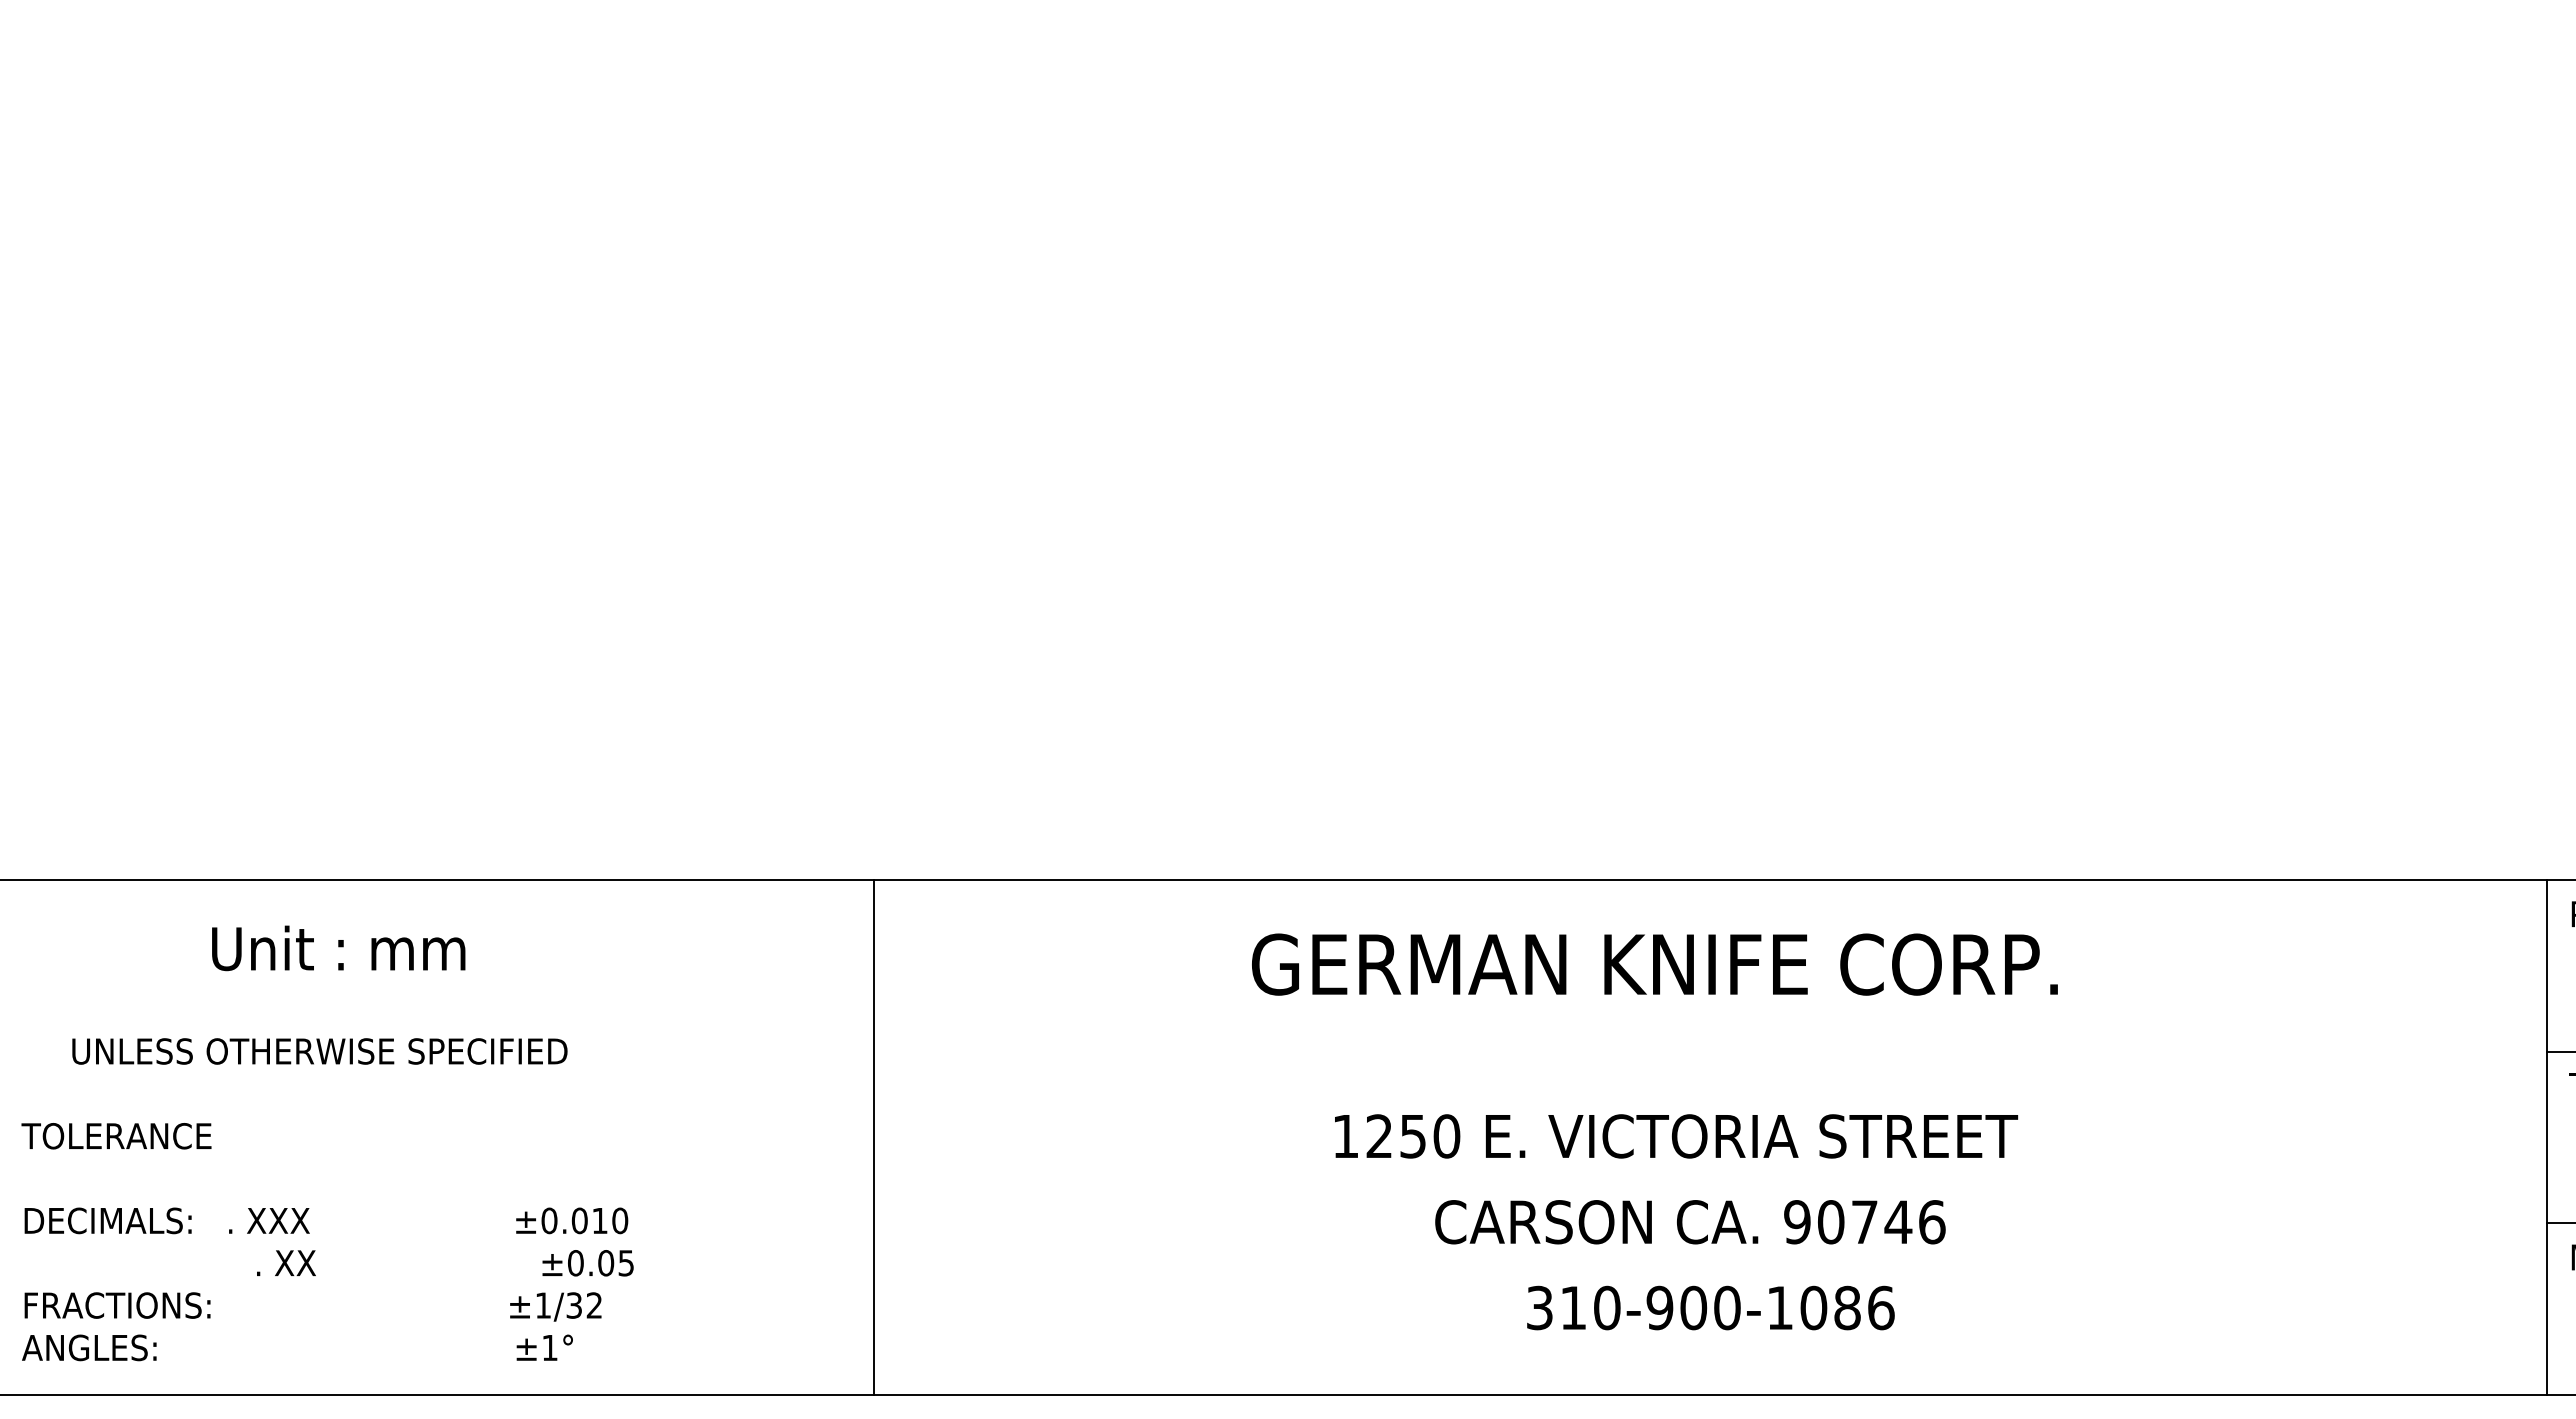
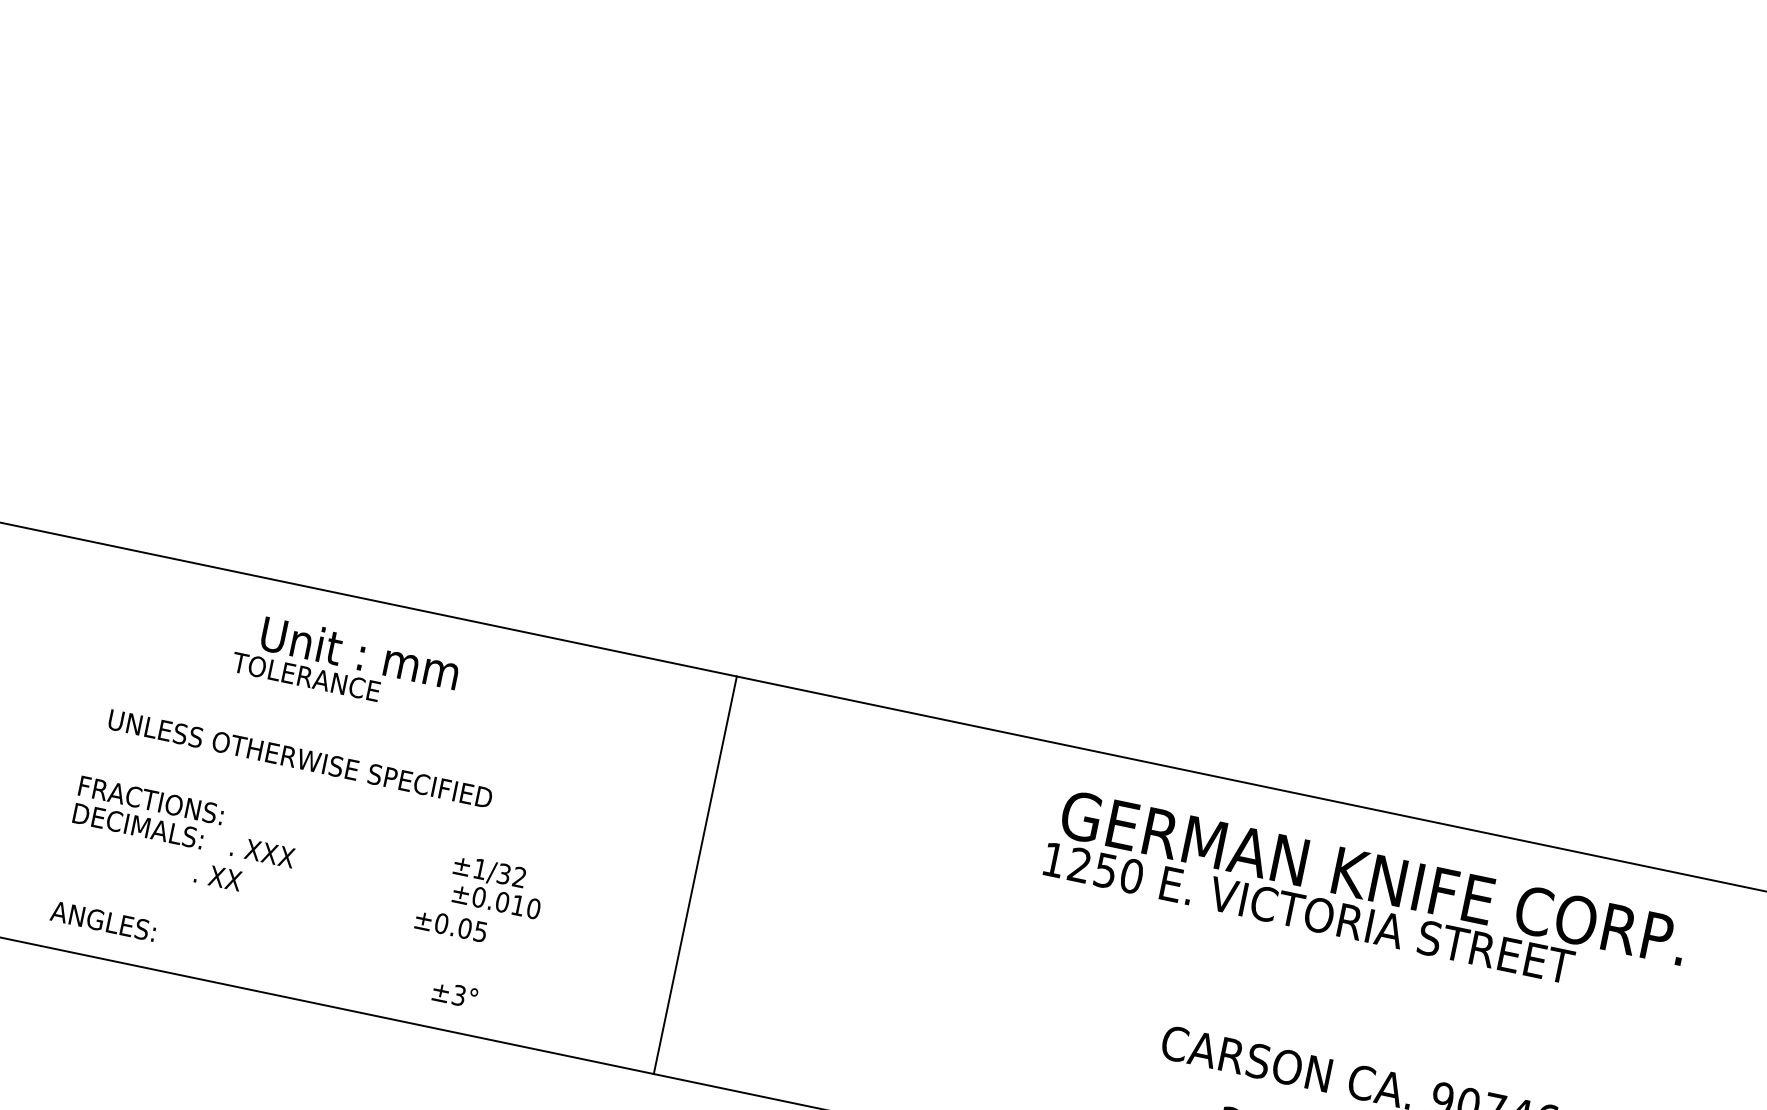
text: (319, 1051) -> (300, 758), moved
text: (116, 1136) -> (306, 677), moved
line: (873, 1136) -> (695, 874), moved
text: (1676, 1136) -> (1309, 913), moved
text: (445, 1263) -> (341, 902), moved
text: (312, 1306) -> (301, 832), moved
text: (549, 1347) -> (458, 995), ±1° -> ±3°

